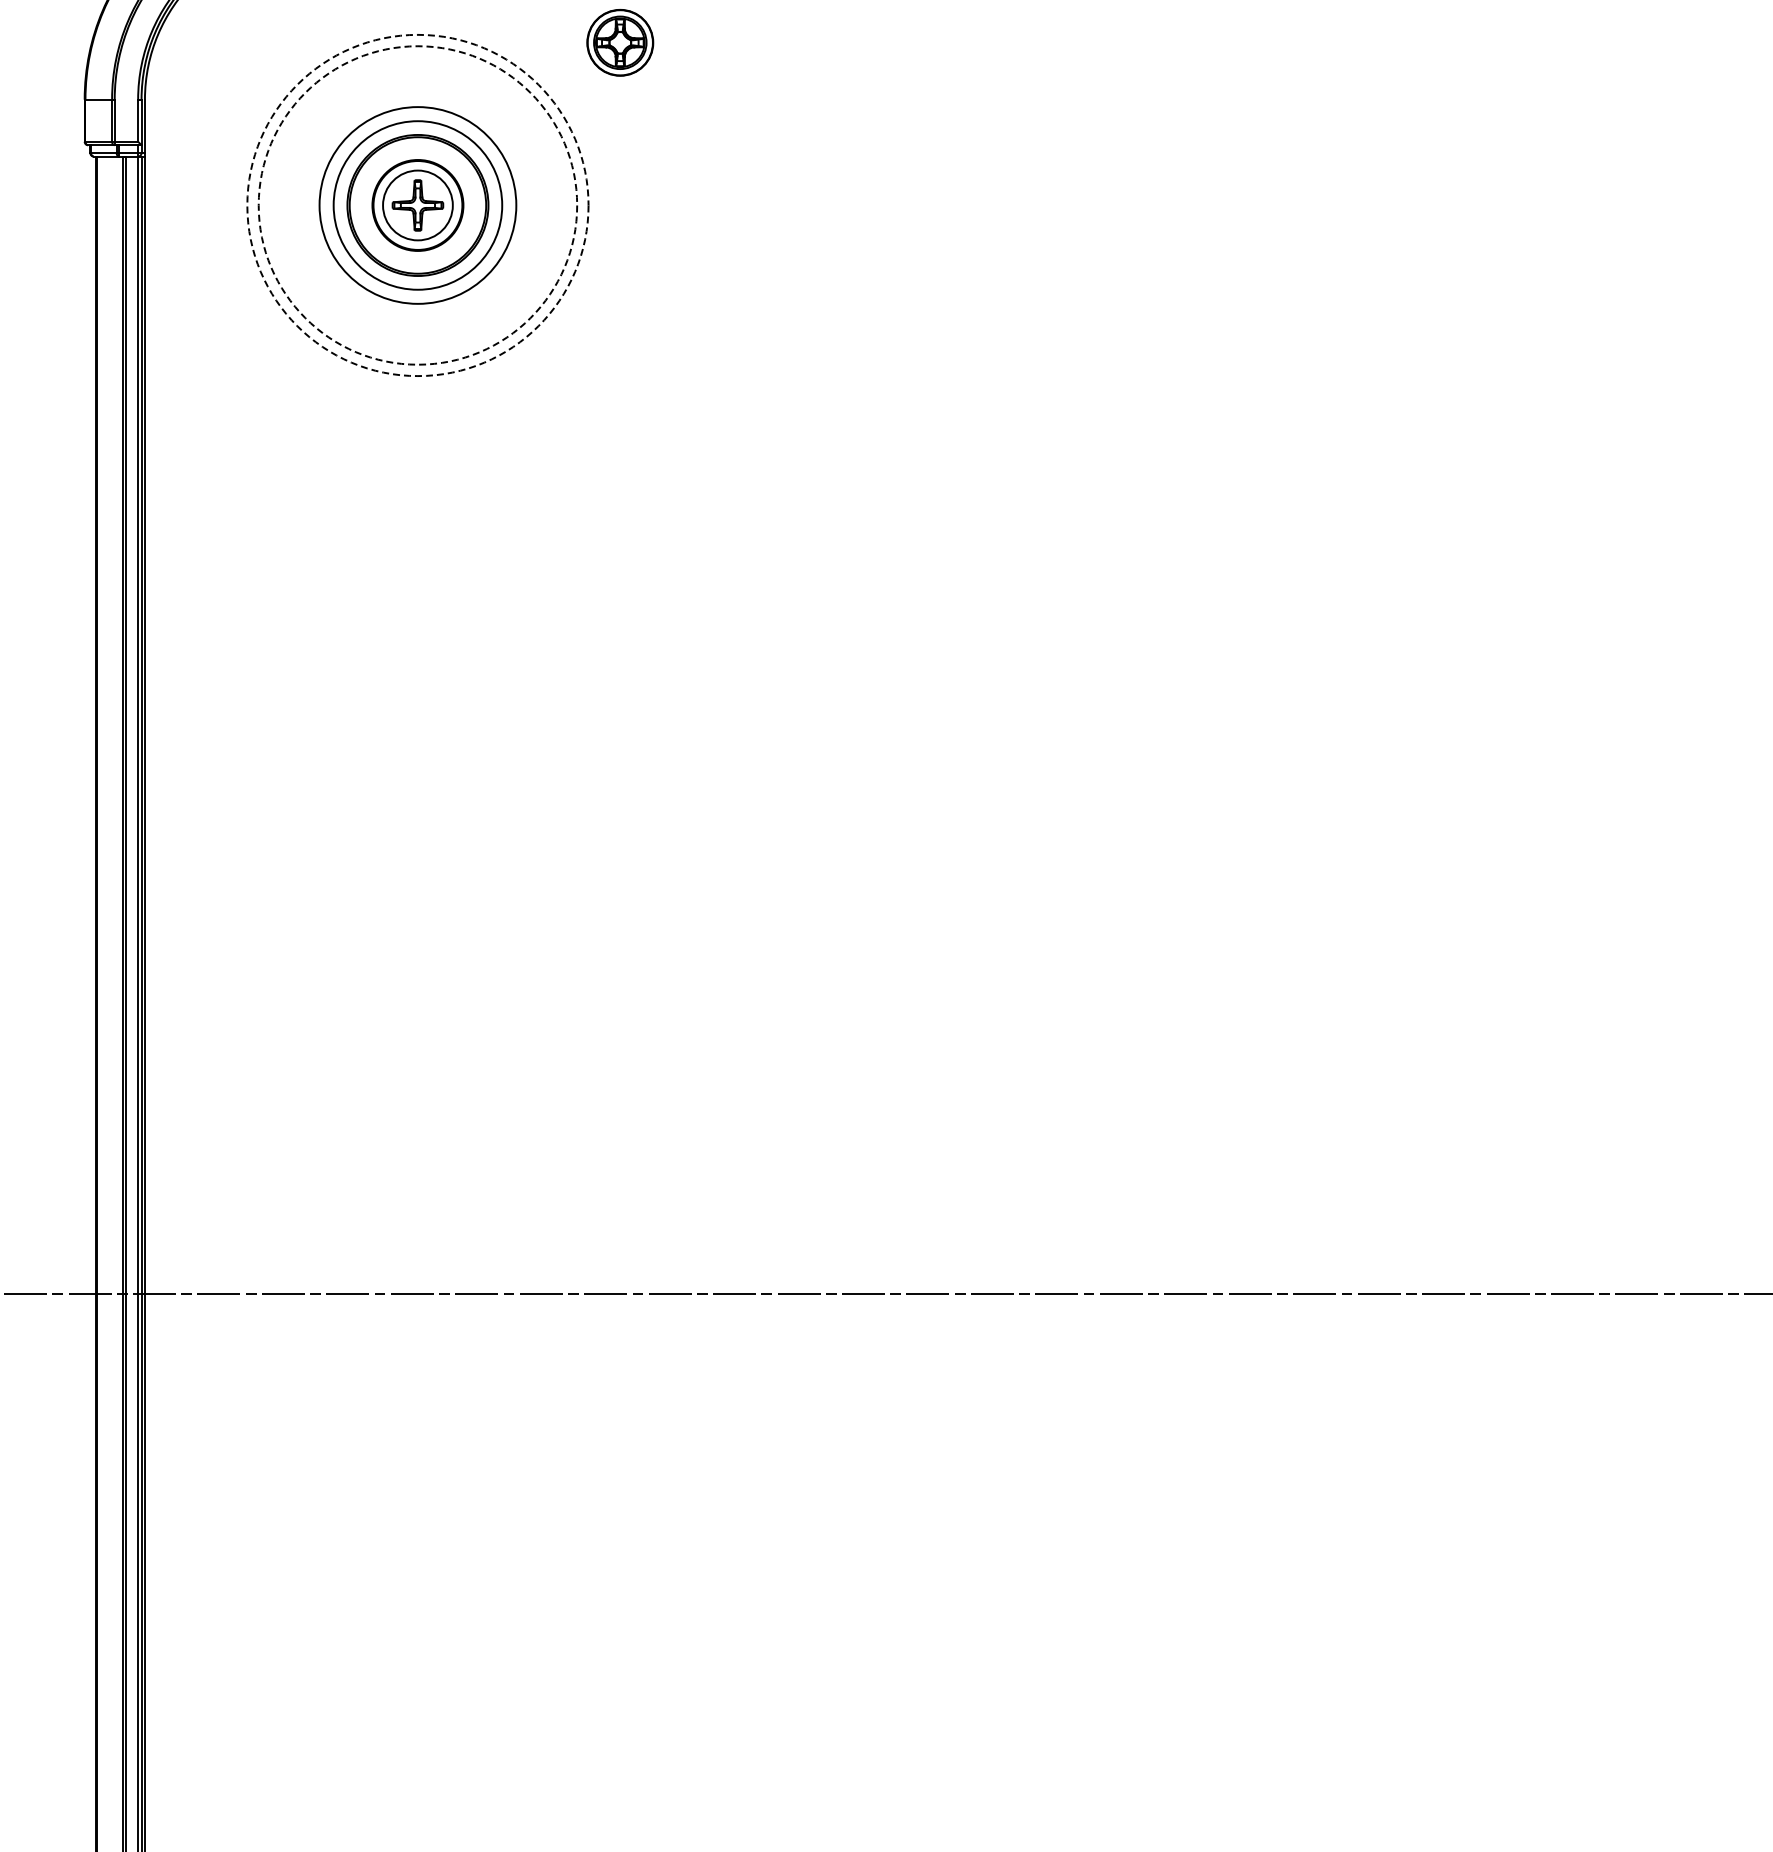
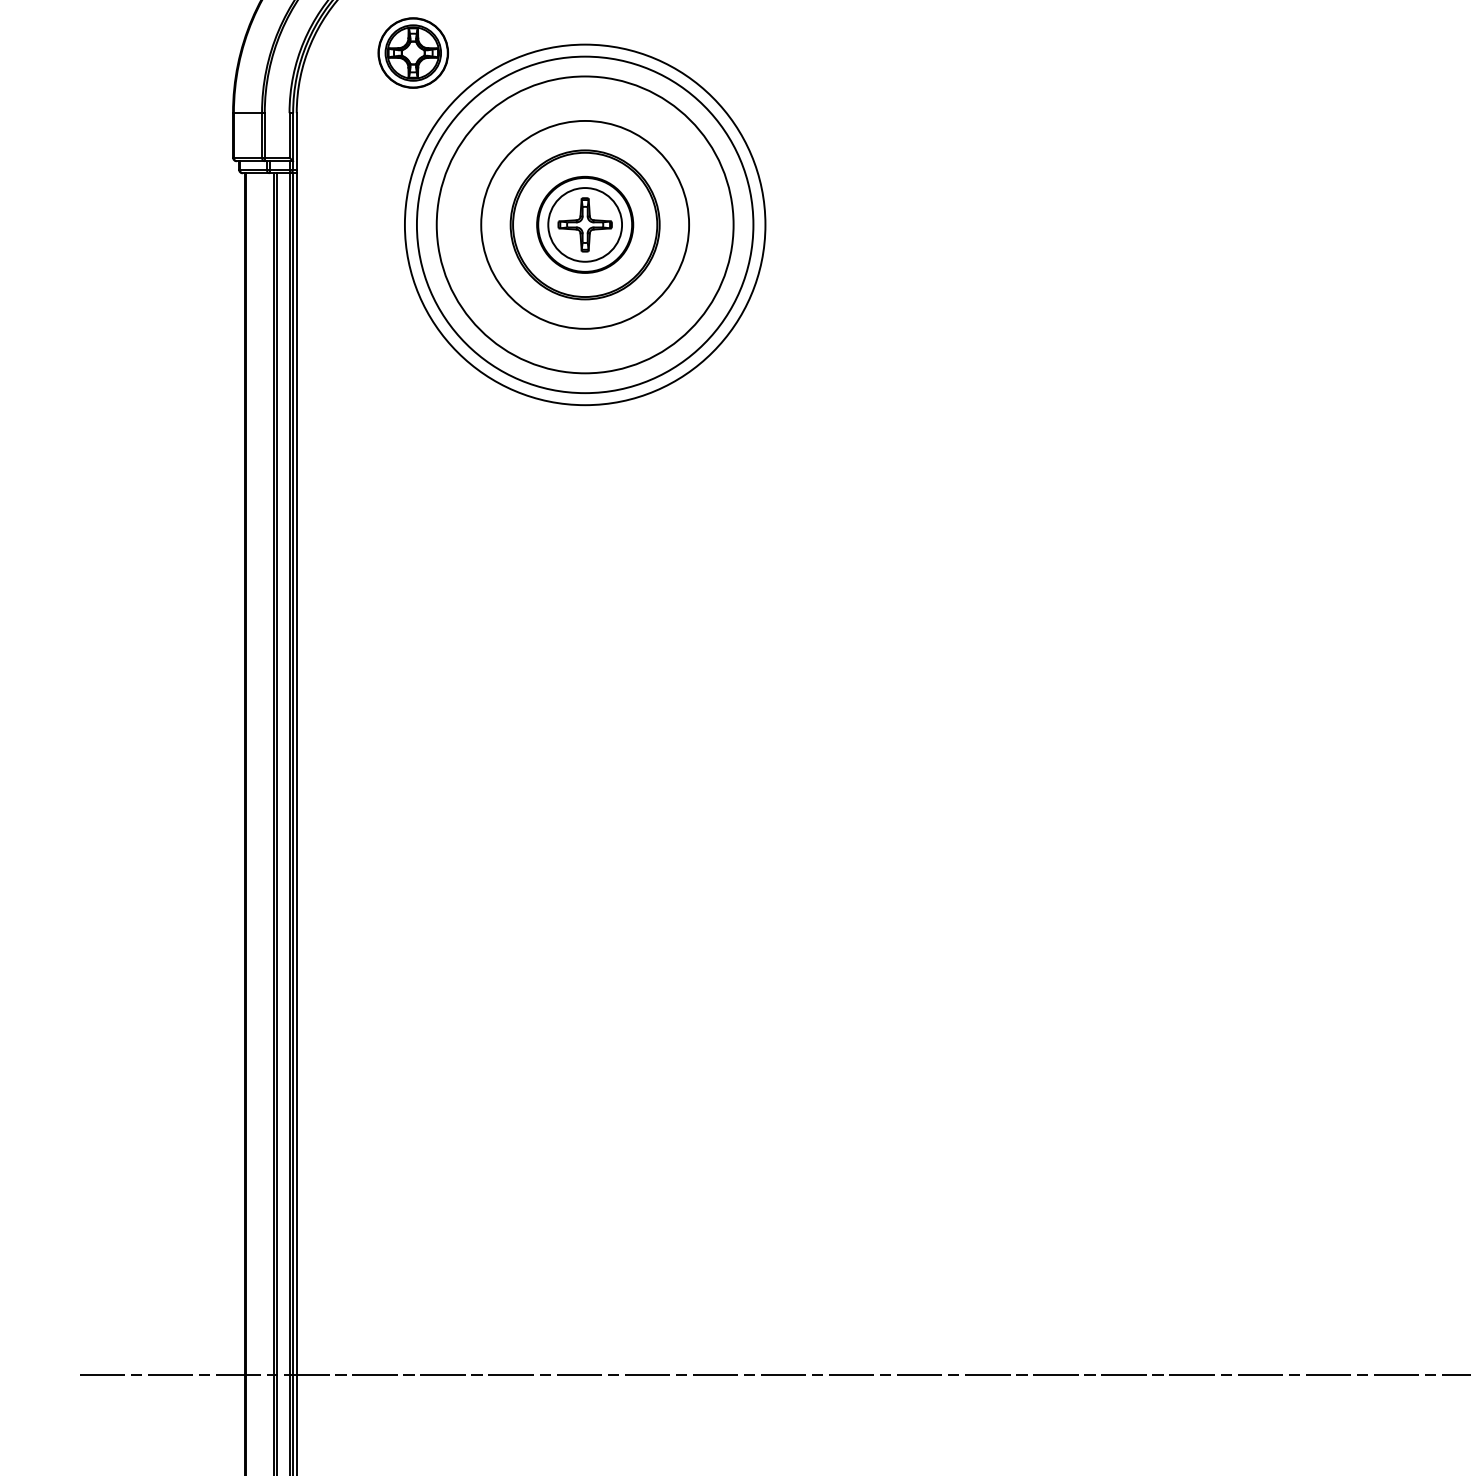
part: (620, 42) -> (413, 52), moved
circle: (417, 205) -> (584, 224), dashed -> solid
circle: (417, 205) -> (584, 224), dashed -> solid
circle: (417, 205) -> (584, 224), size x1.67

